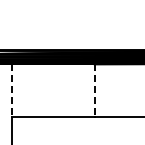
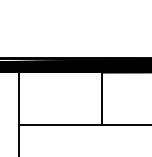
line: (11, 91) -> (19, 99), dashed -> solid
line: (94, 91) -> (102, 99), dashed -> solid

